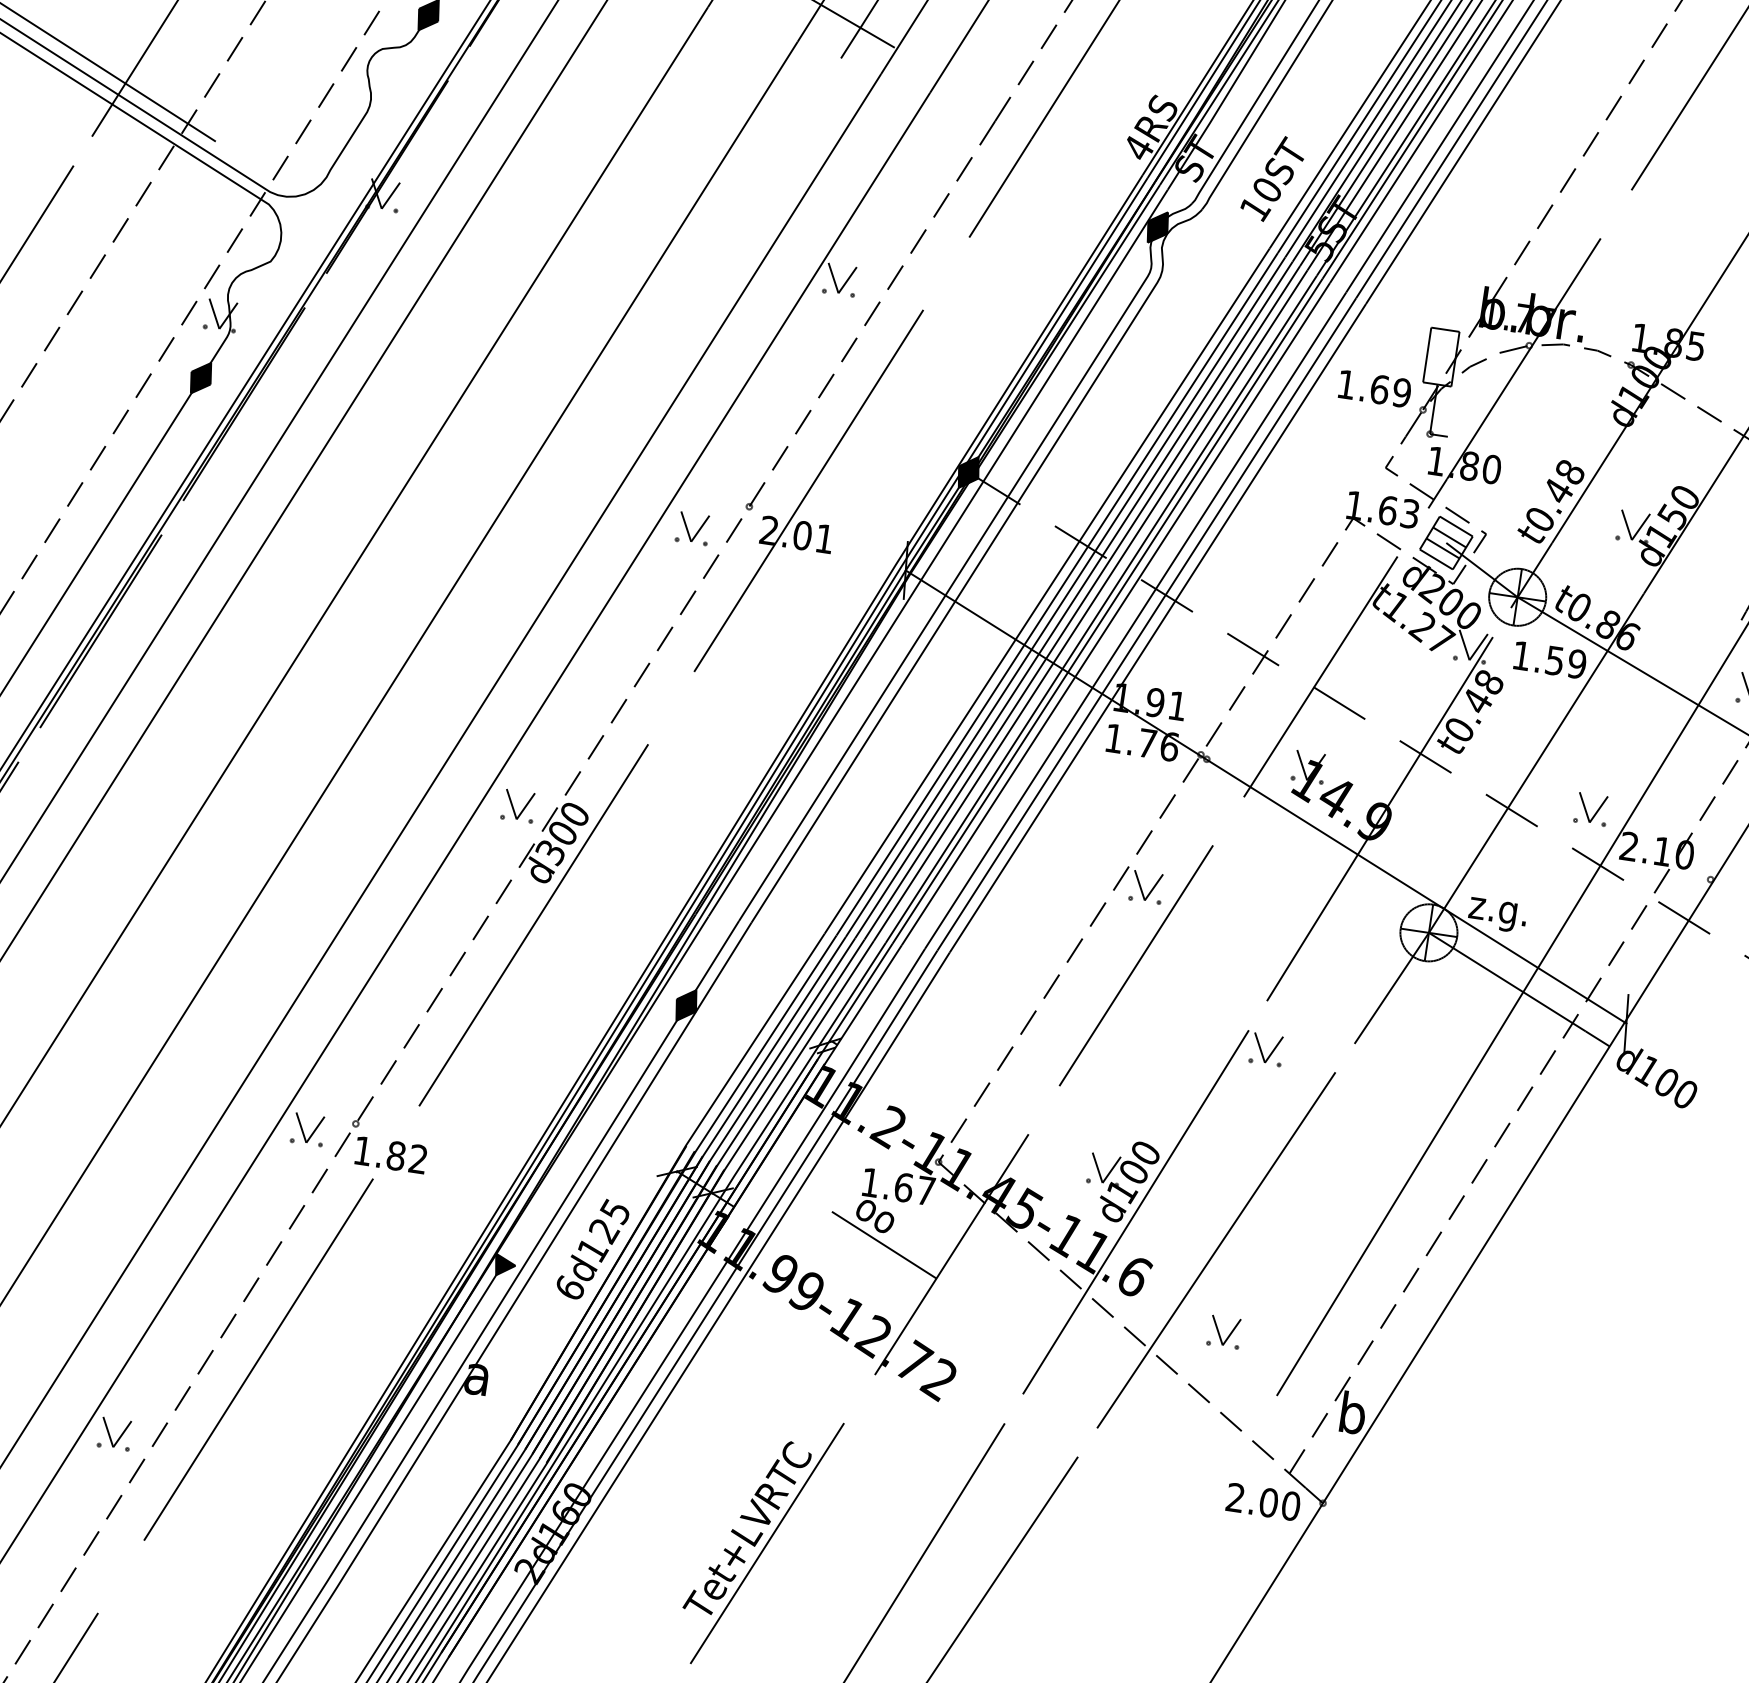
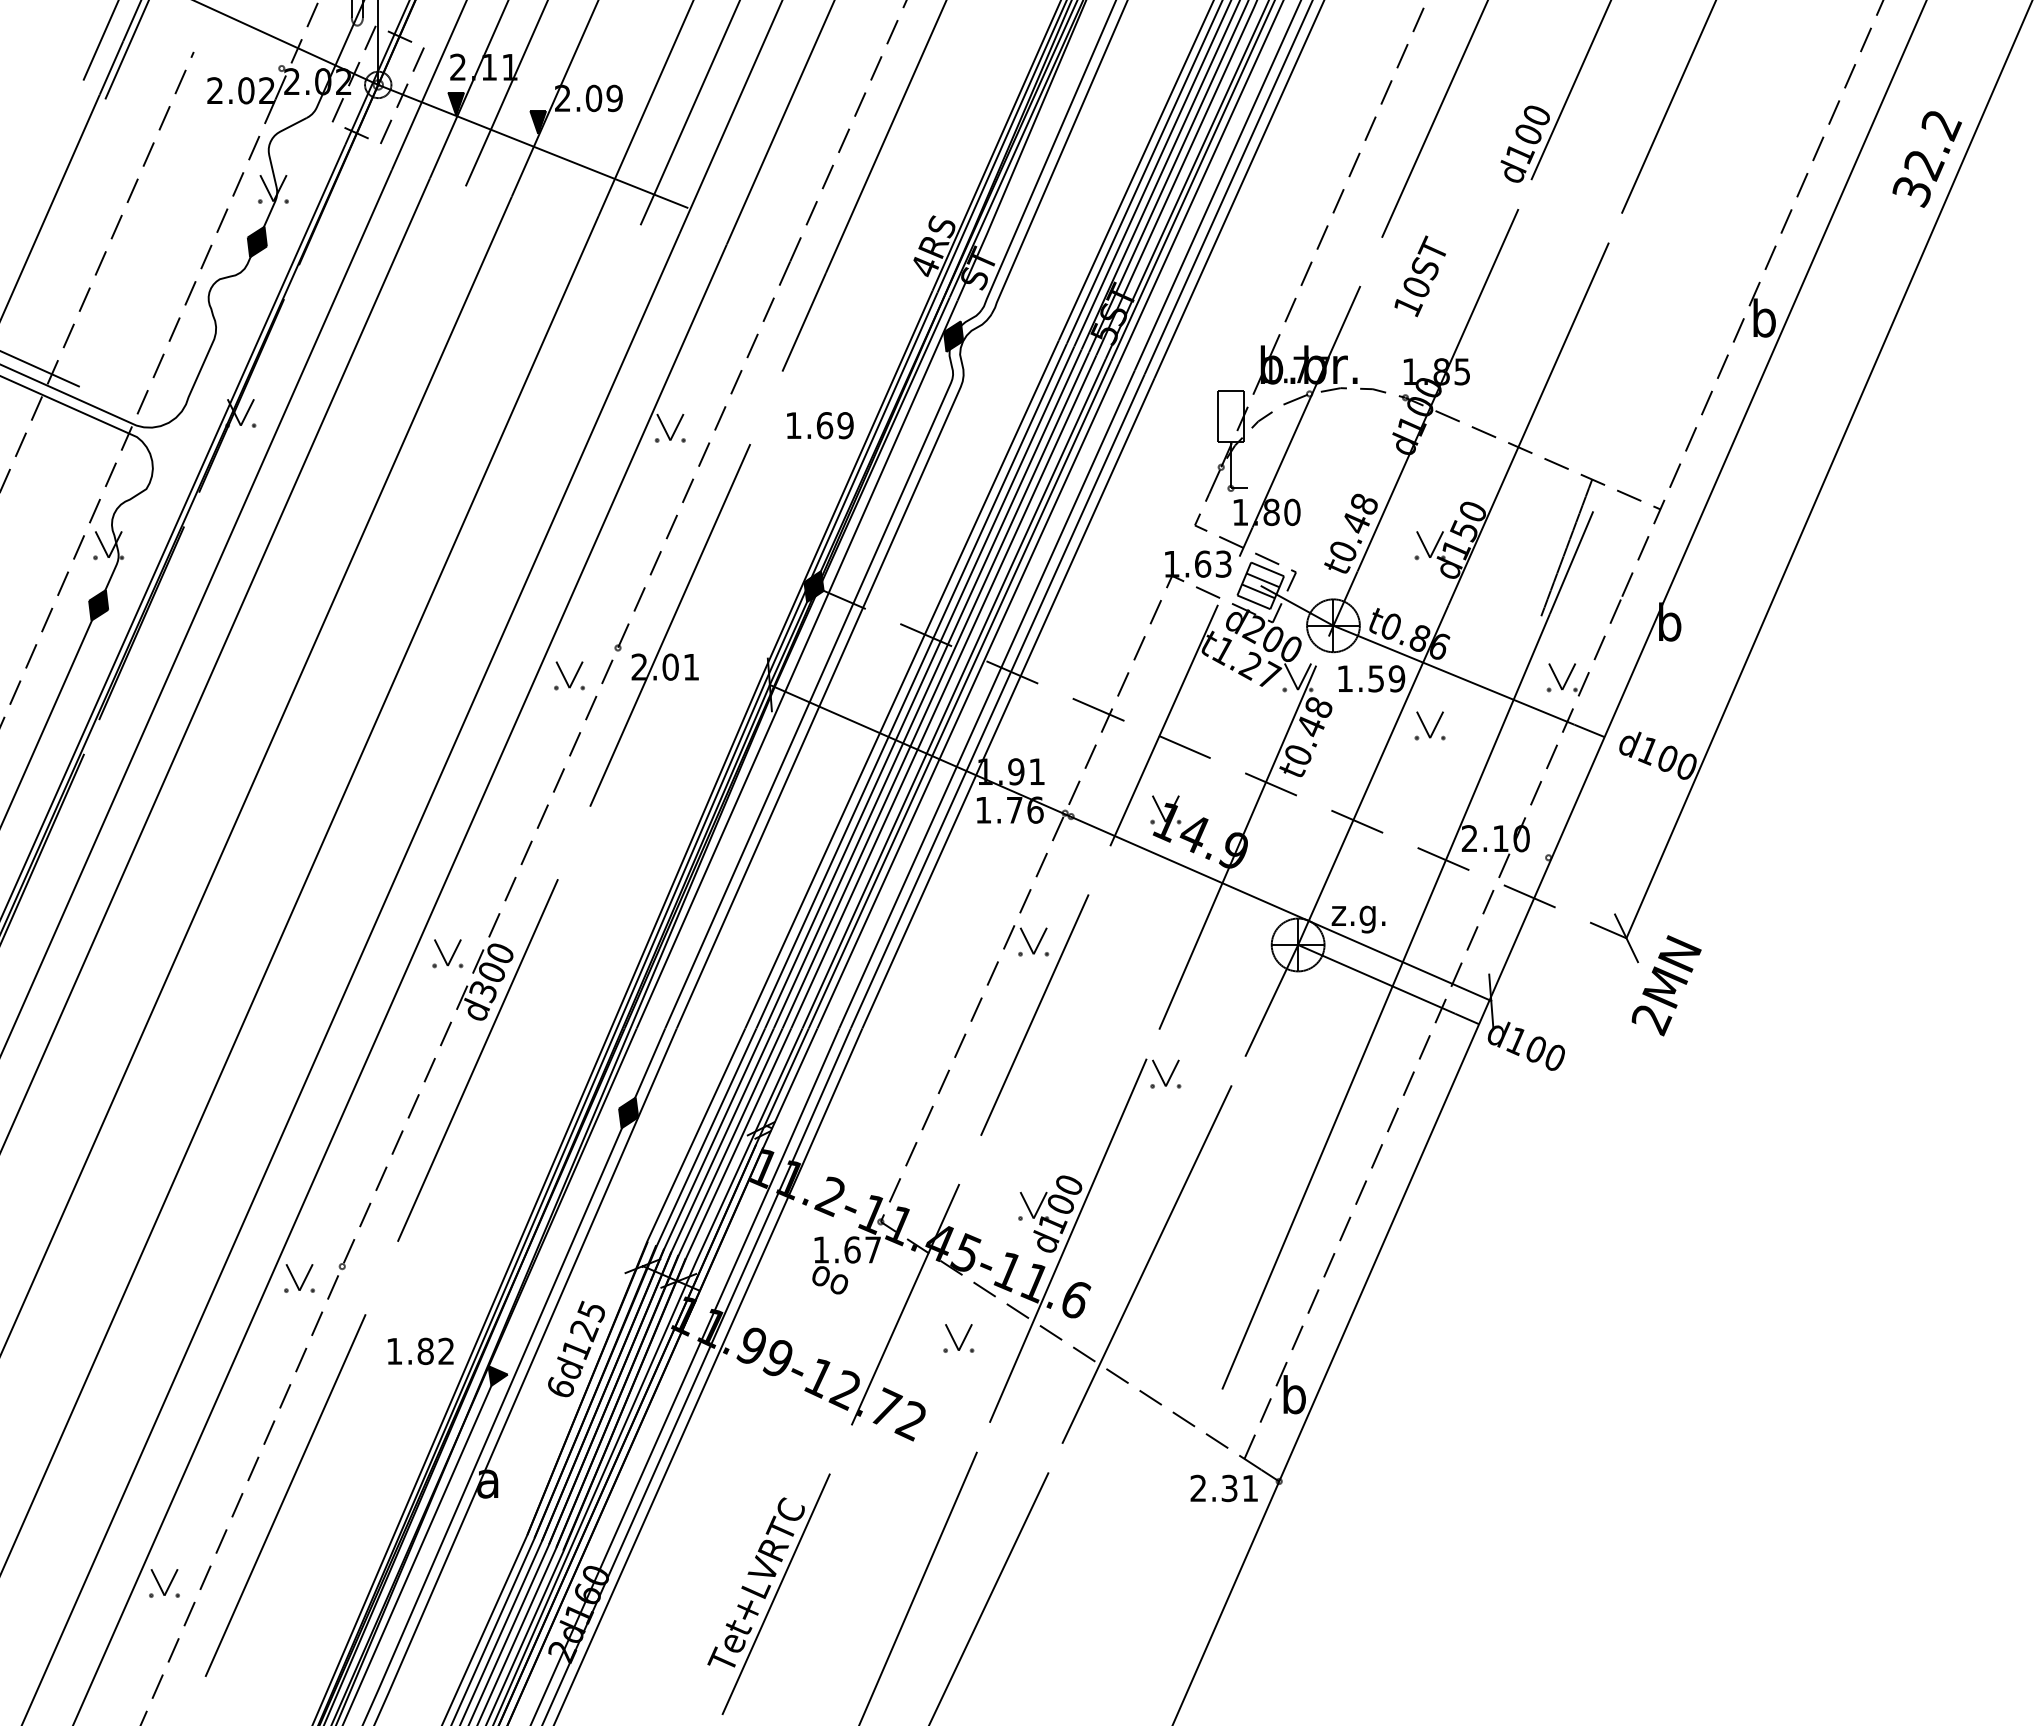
text: (1272, 178) -> (1419, 276), moved
text: (1375, 388) -> (820, 425), moved
part: (1590, 809) -> (1429, 725), moved
text: (390, 1154) -> (420, 1350), moved
line: (884, 1244) -> (842, 1304), removed
part: (1224, 1332) -> (958, 1338), moved
text: (1279, 1504) -> (1239, 1488), 2.00 -> 2.31

